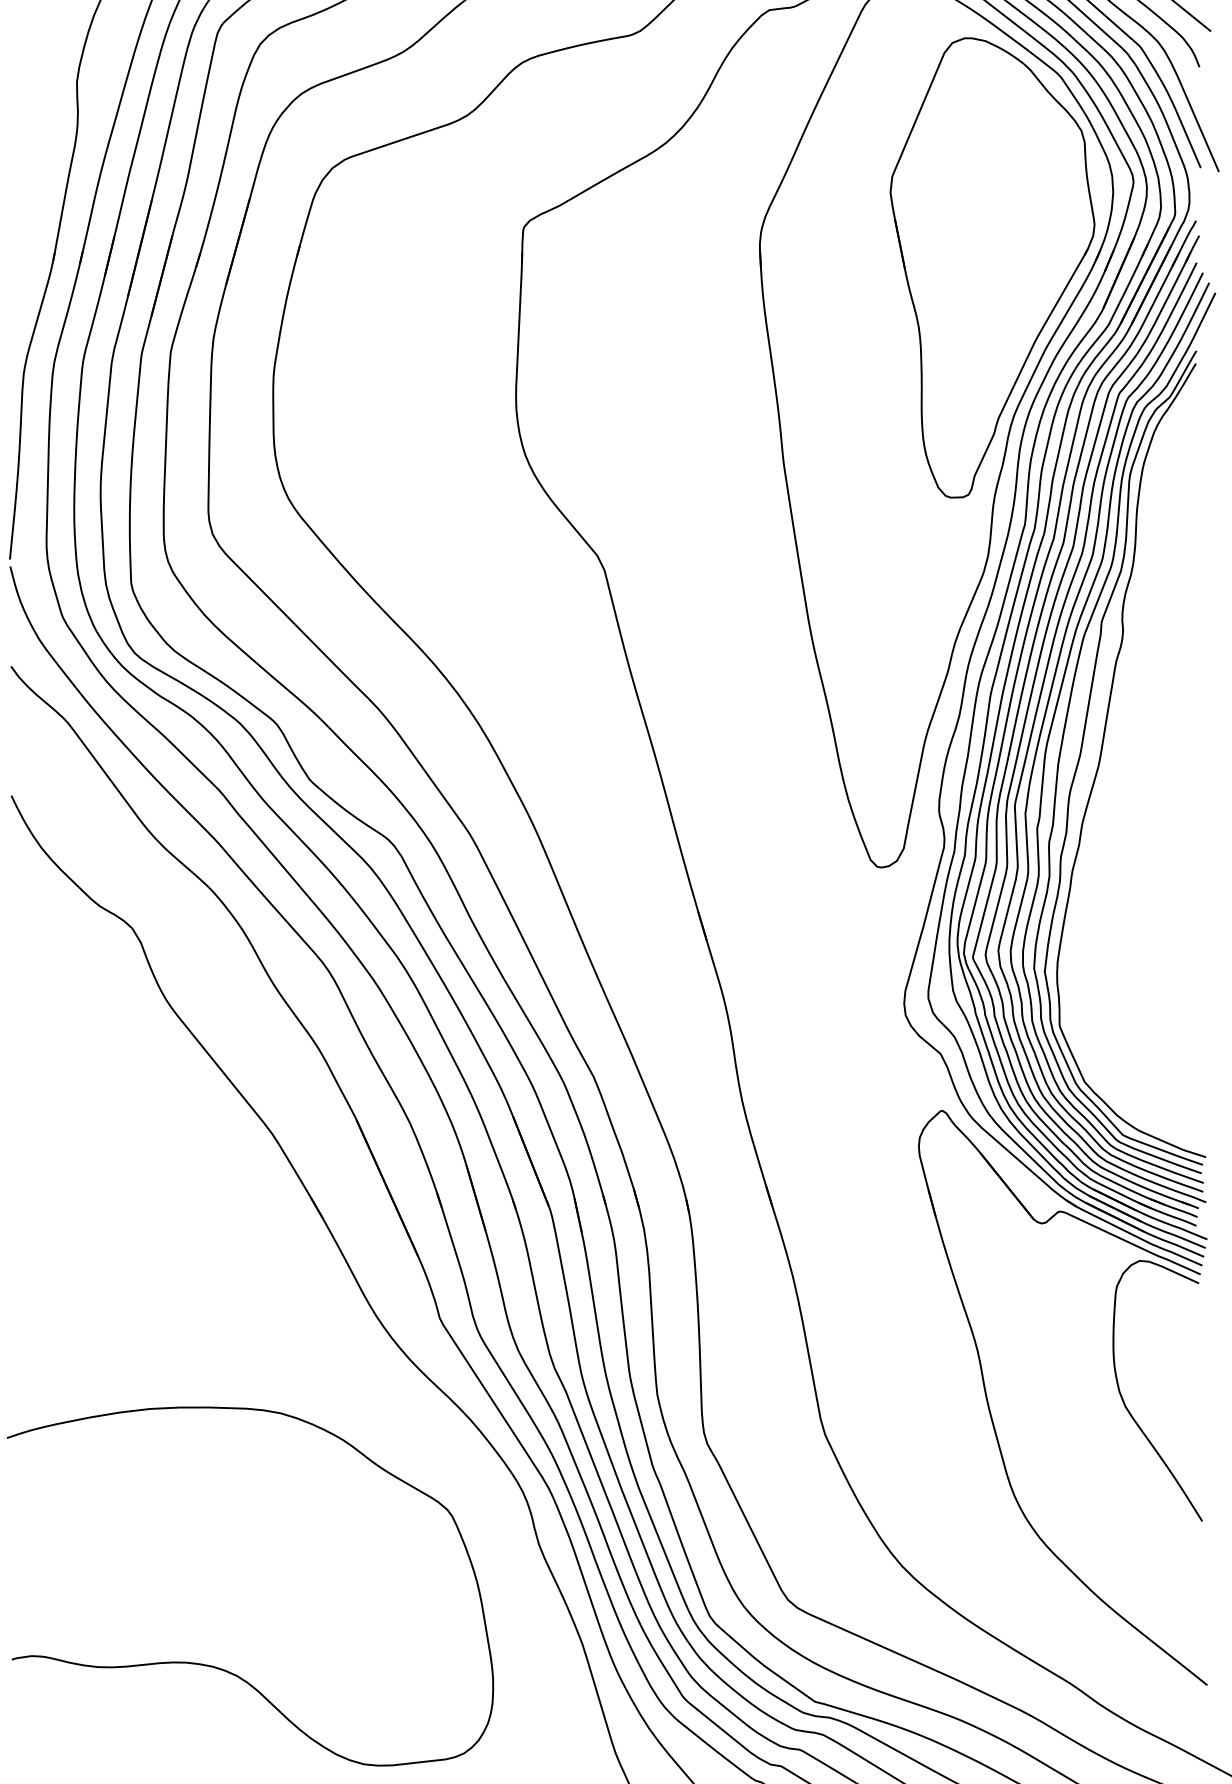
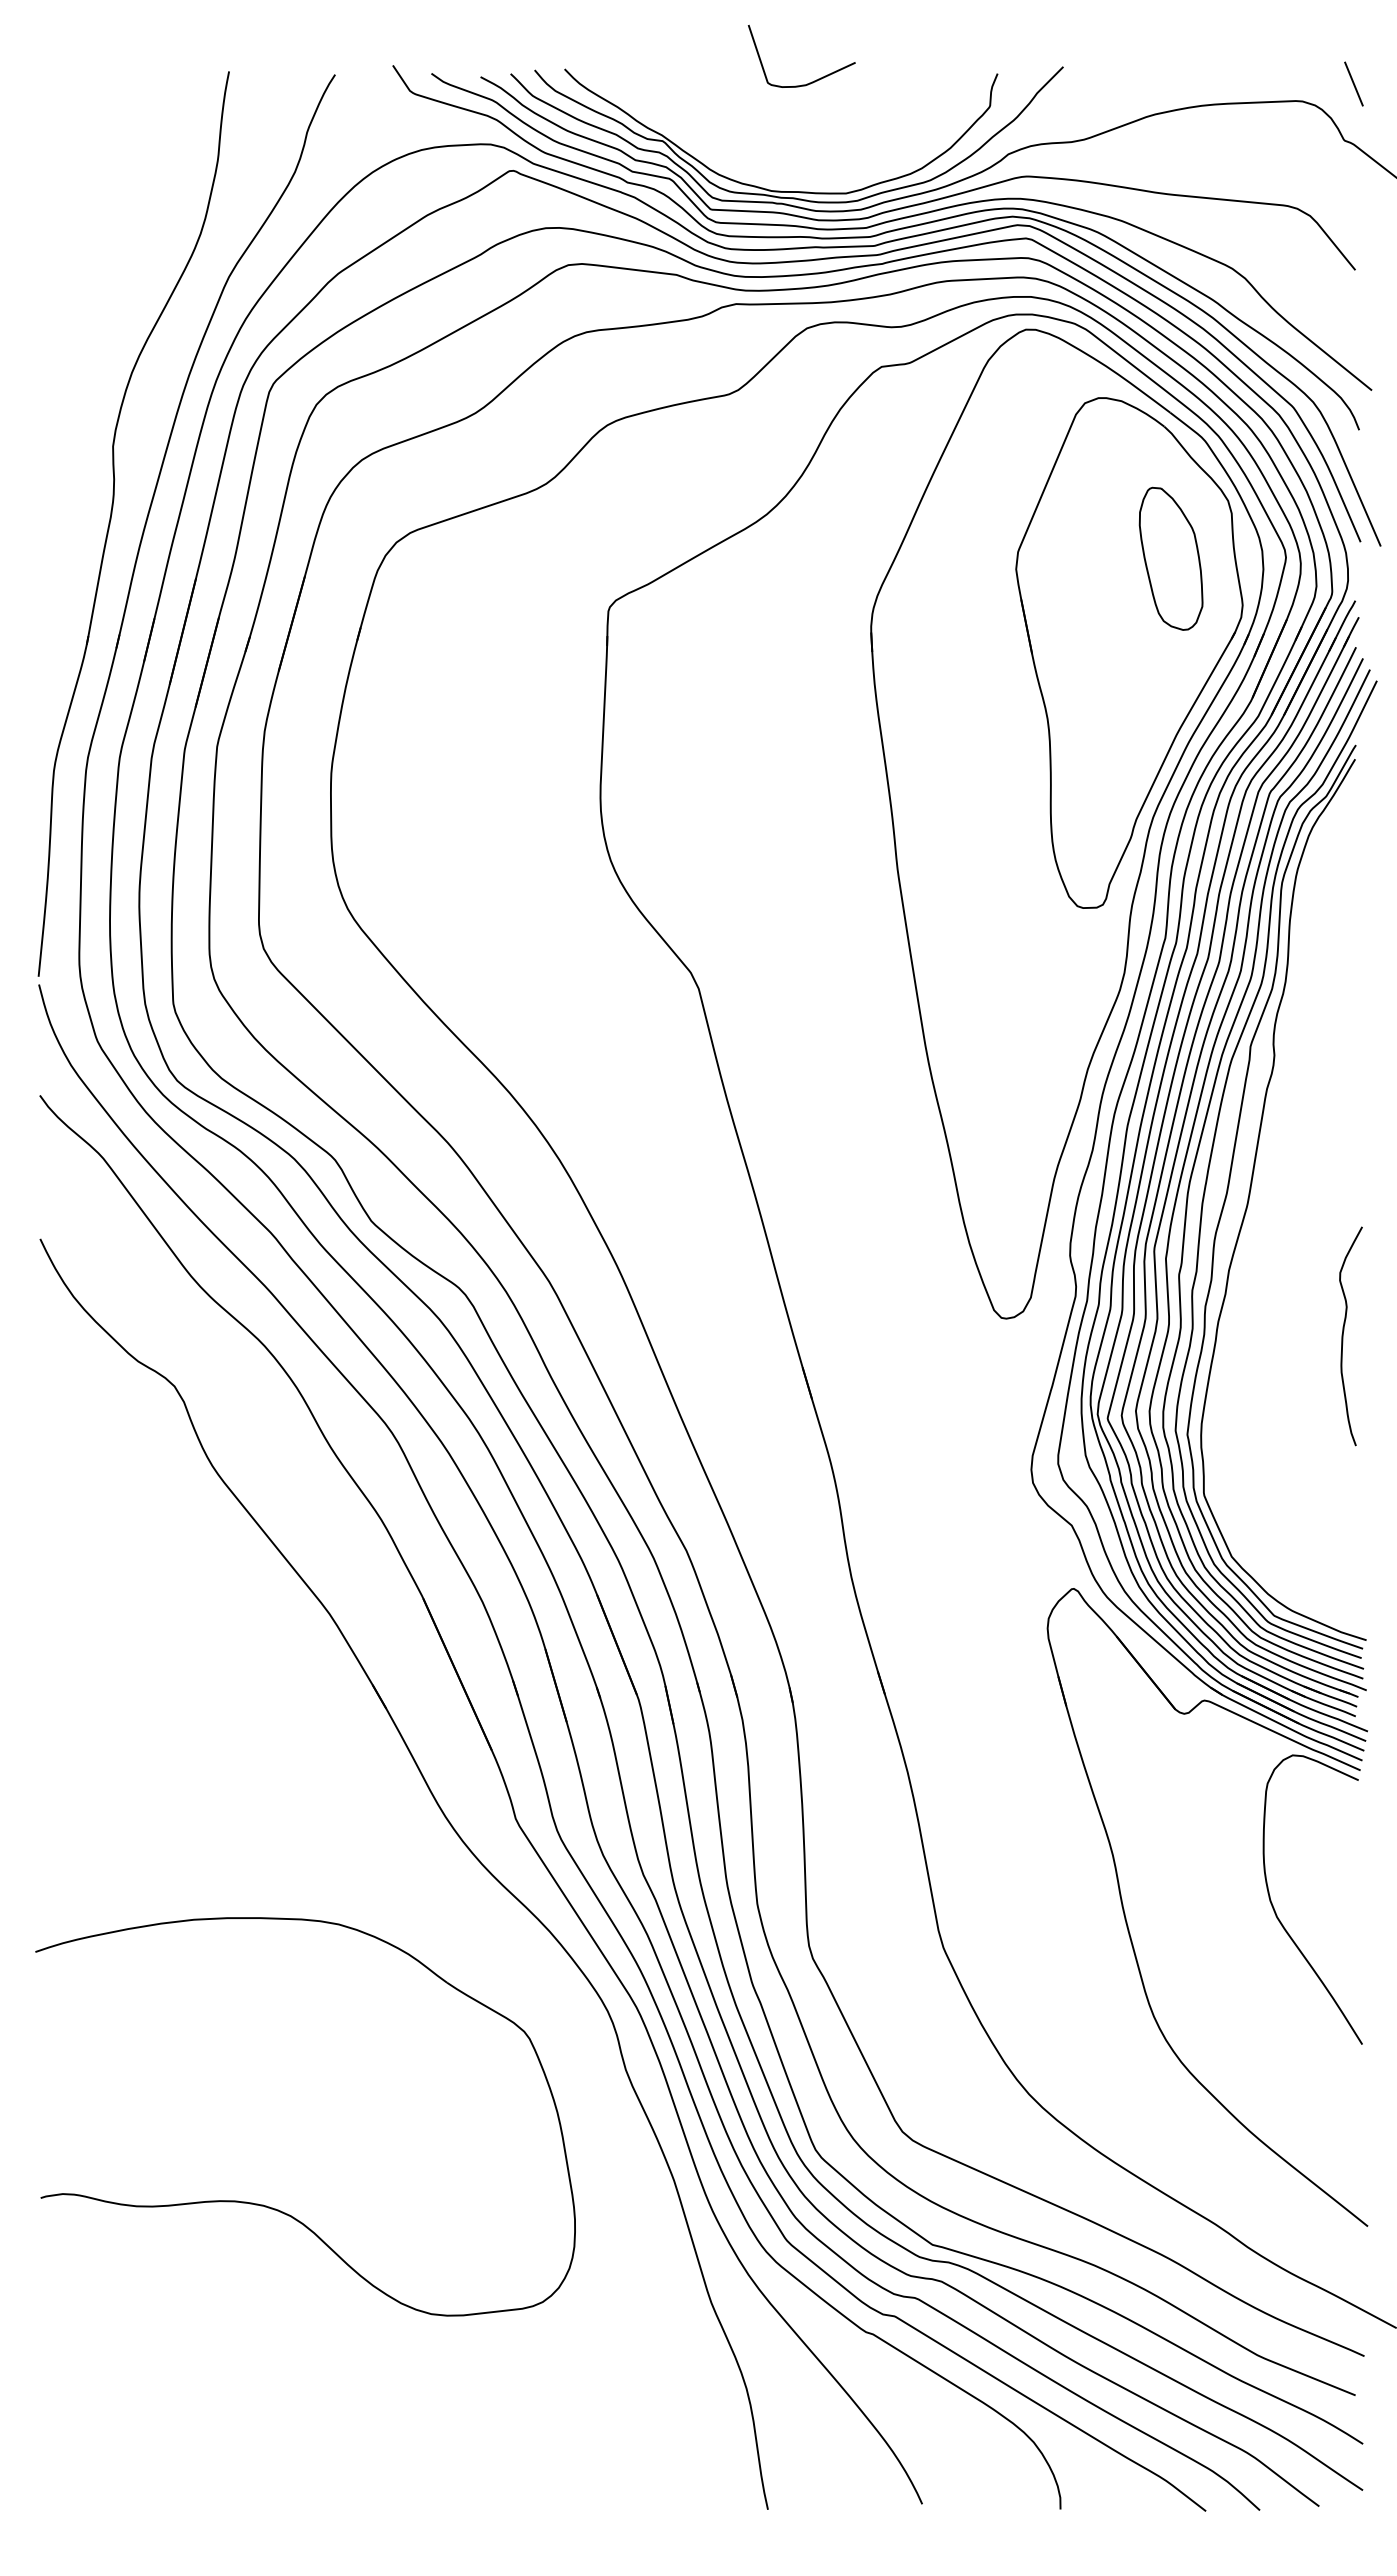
part: (1029, 182) -> (1170, 558), added
curve: (1185, 883) -> (1343, 1336), added

